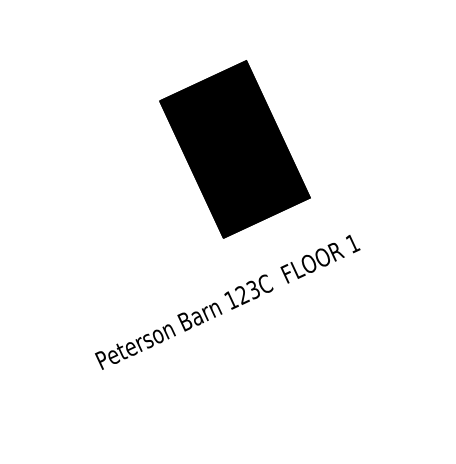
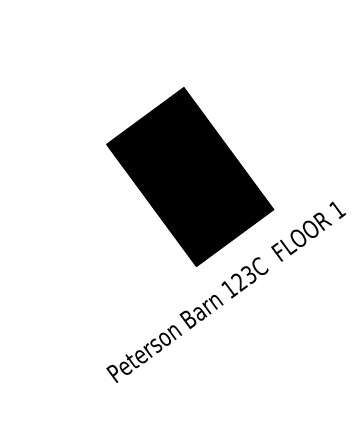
part: (234, 149) -> (189, 177), moved

